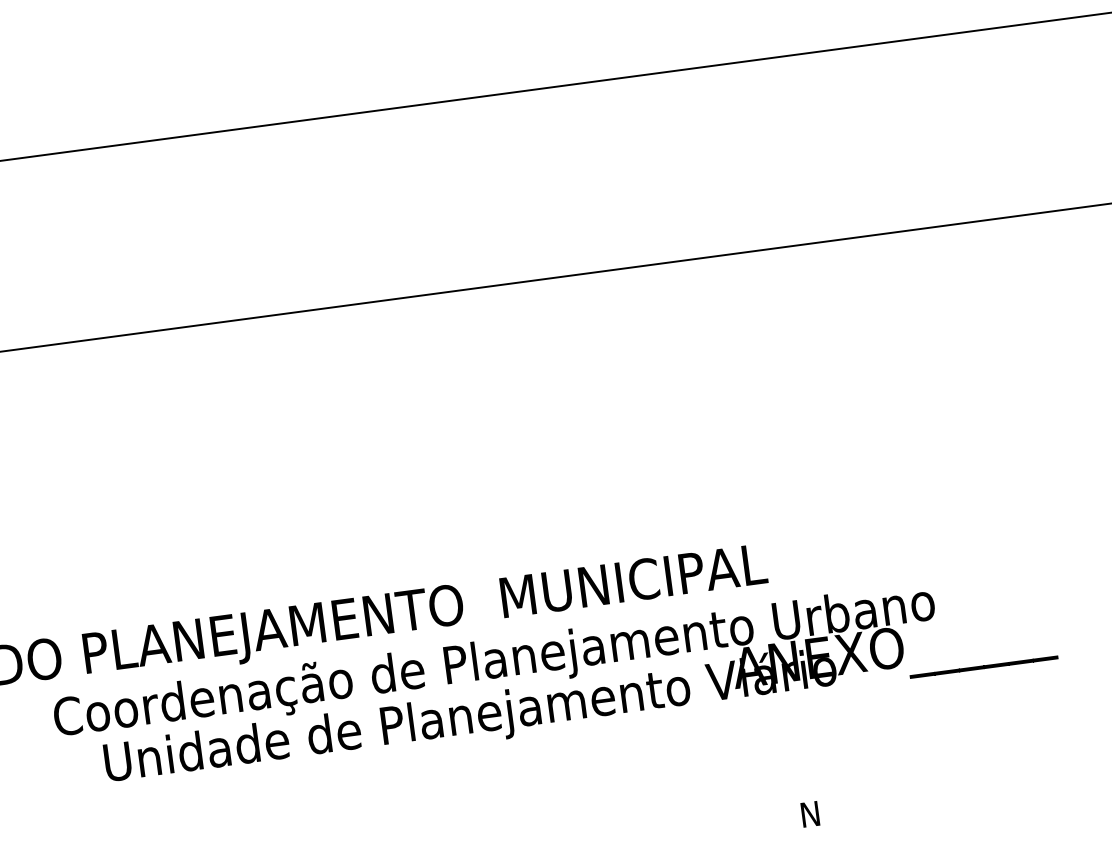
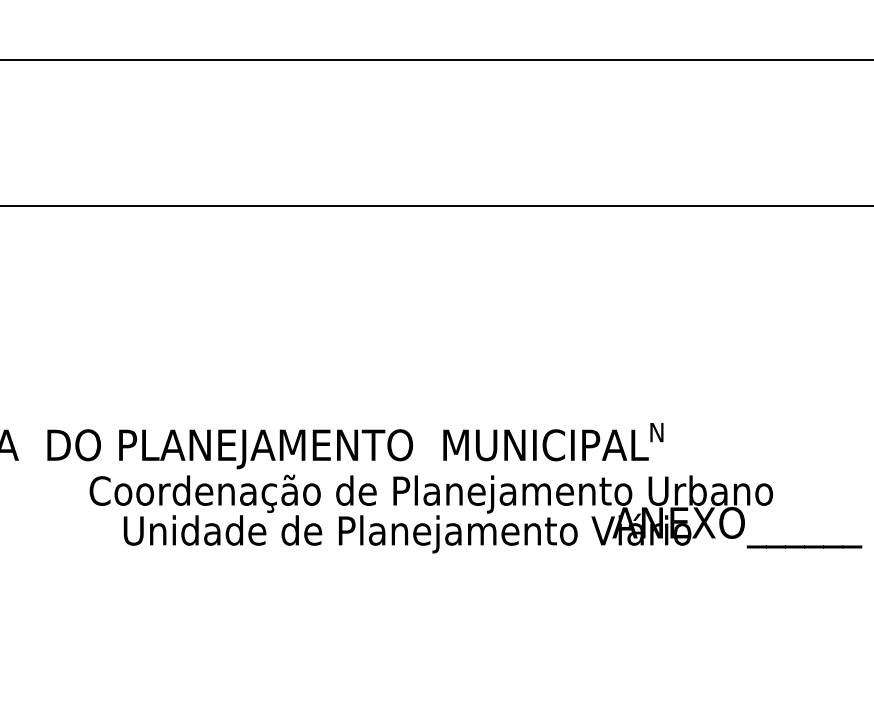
text: (809, 814) -> (656, 432), moved

